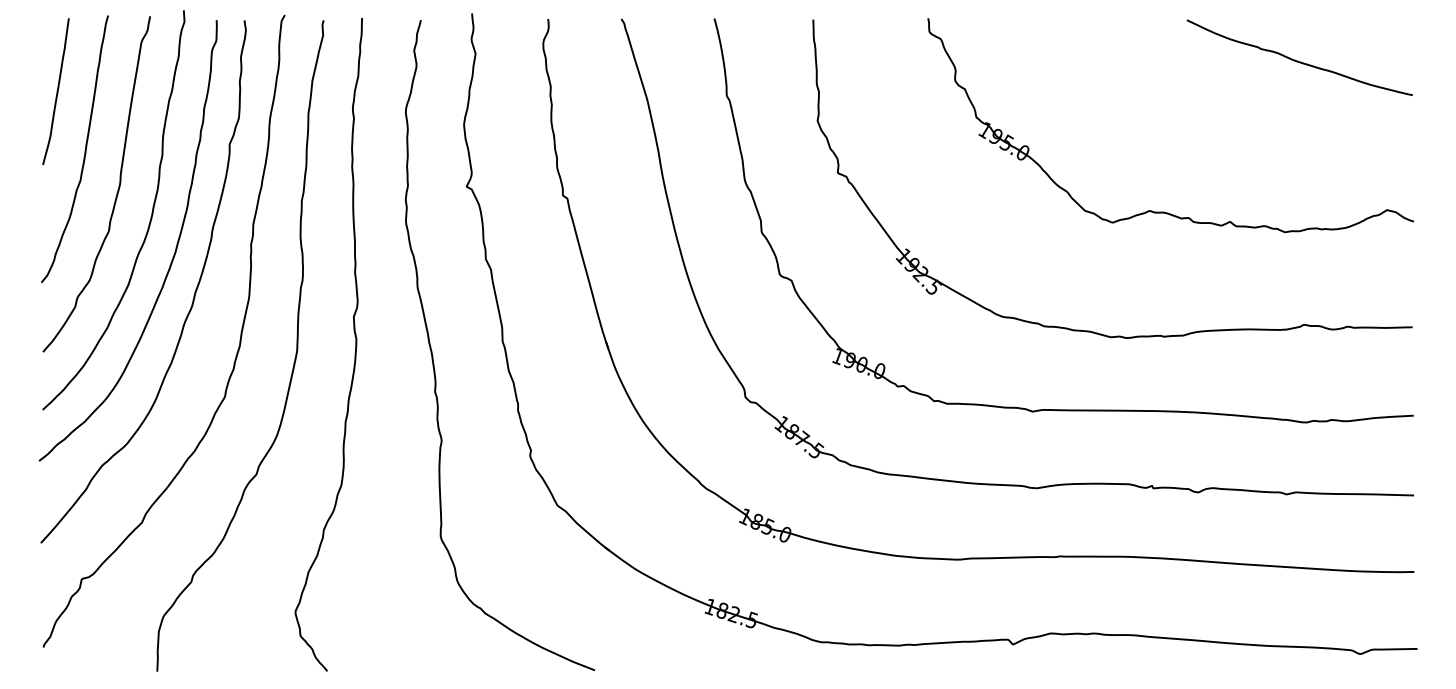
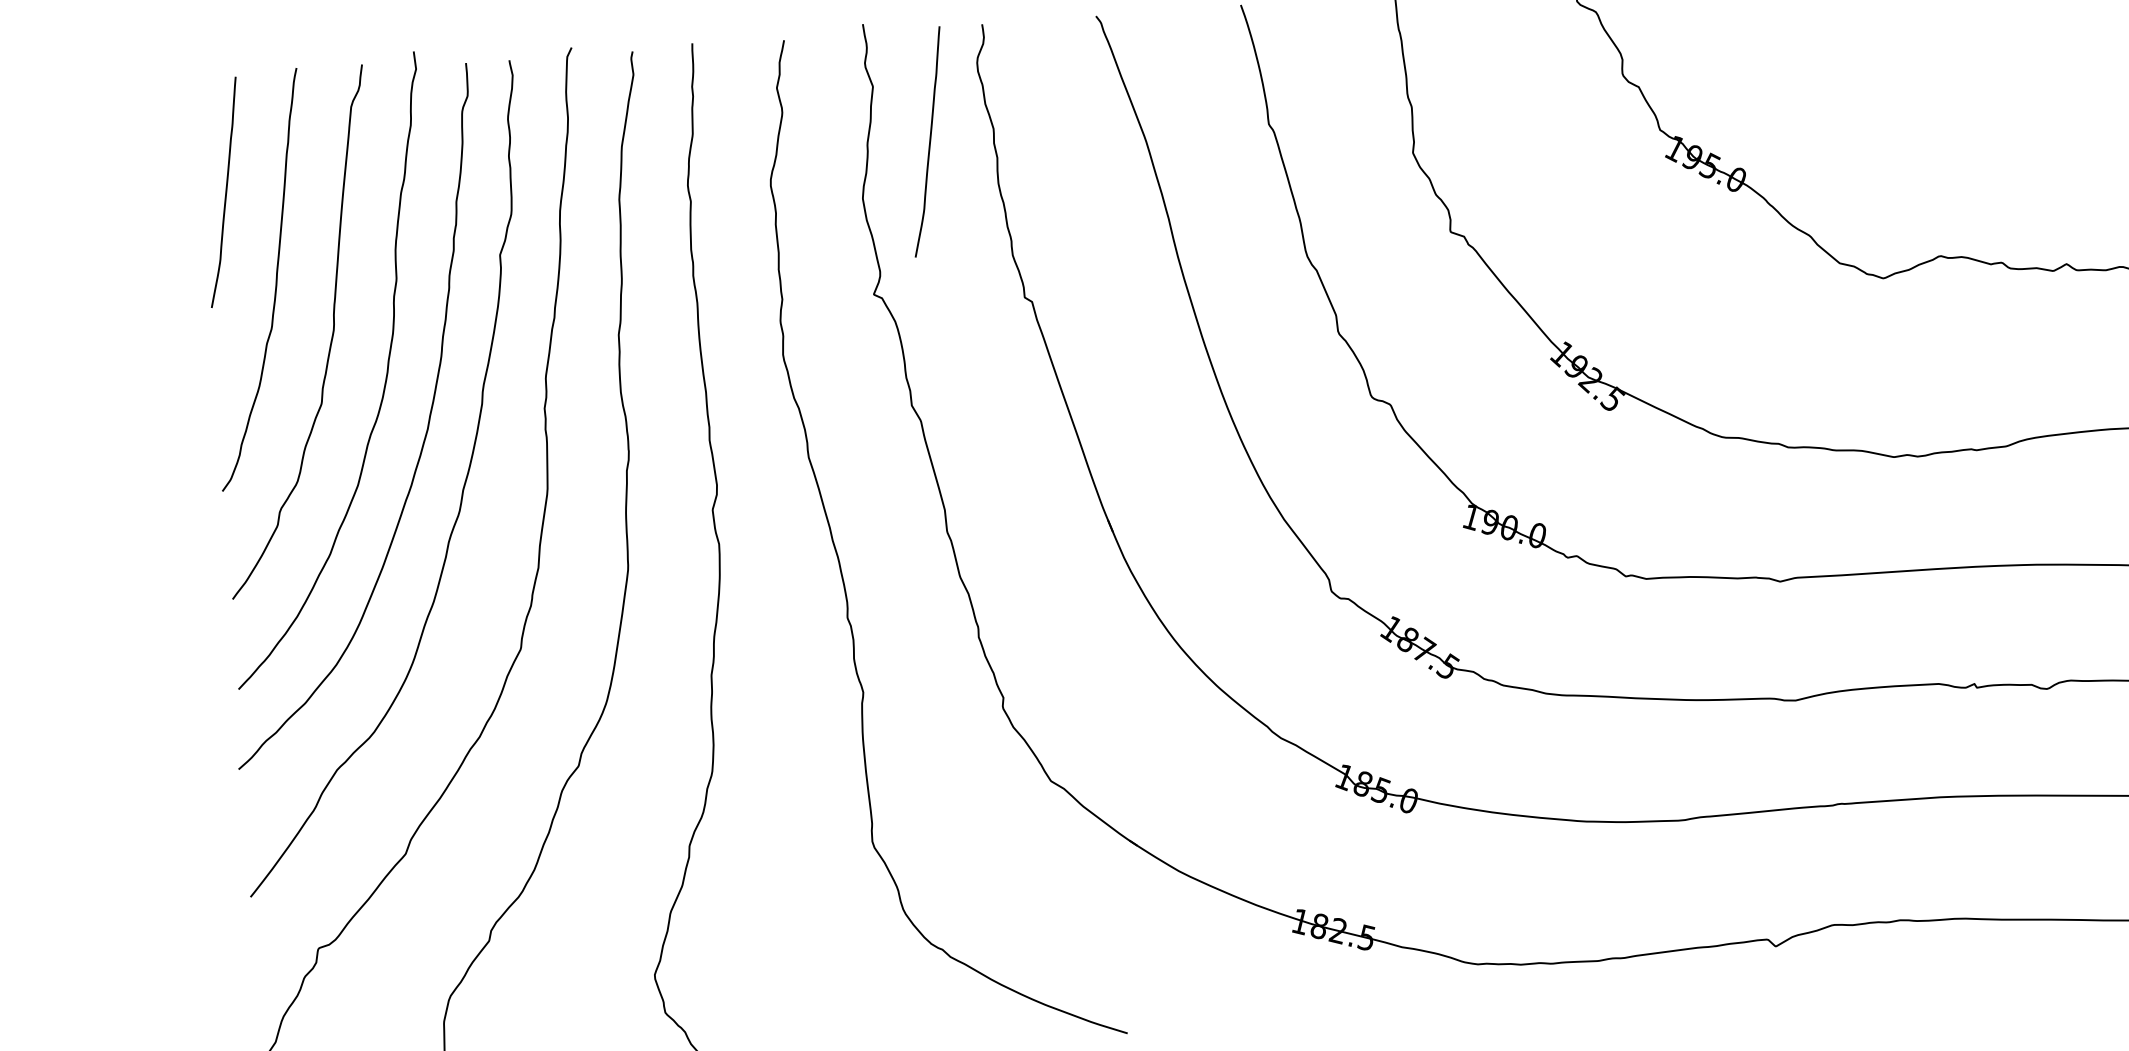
curve: (508, 91) -> (928, 141), added

